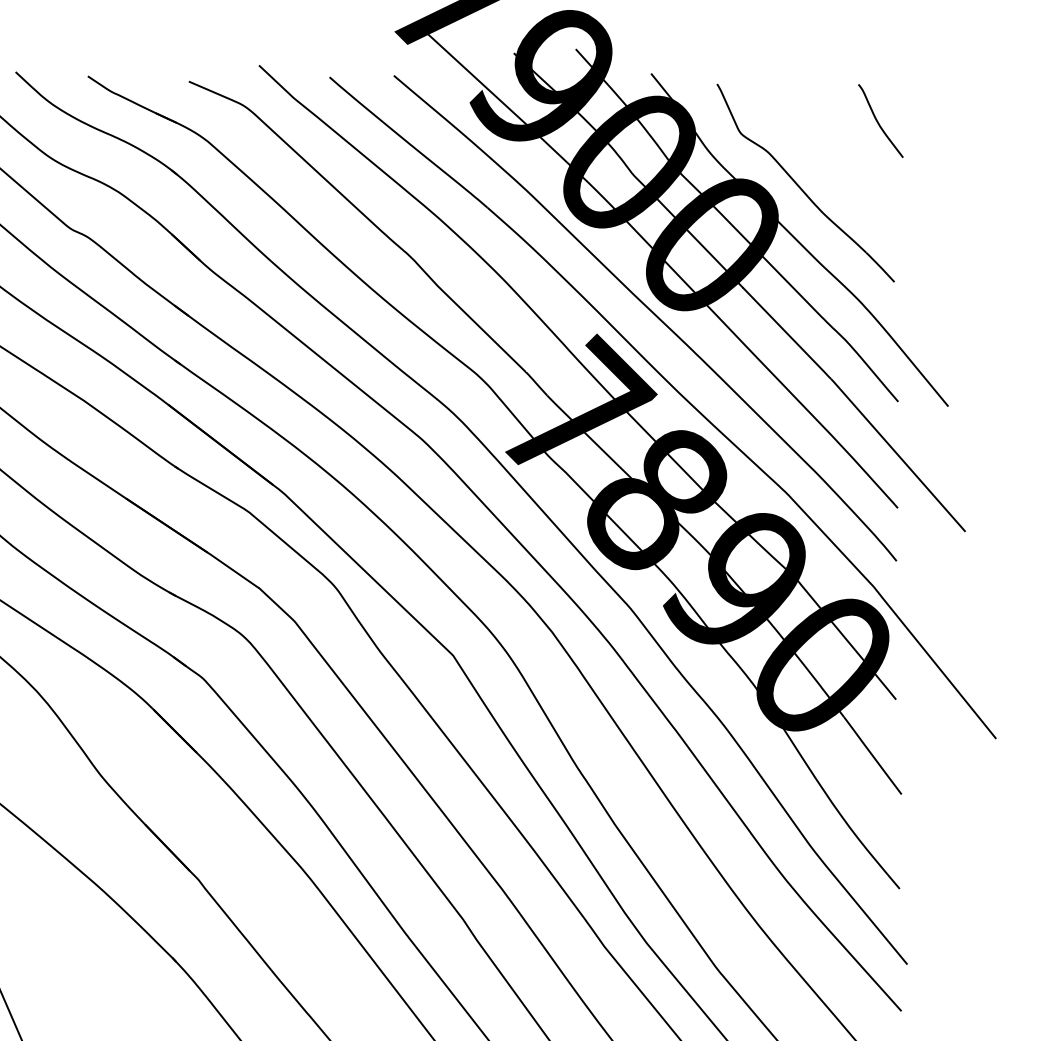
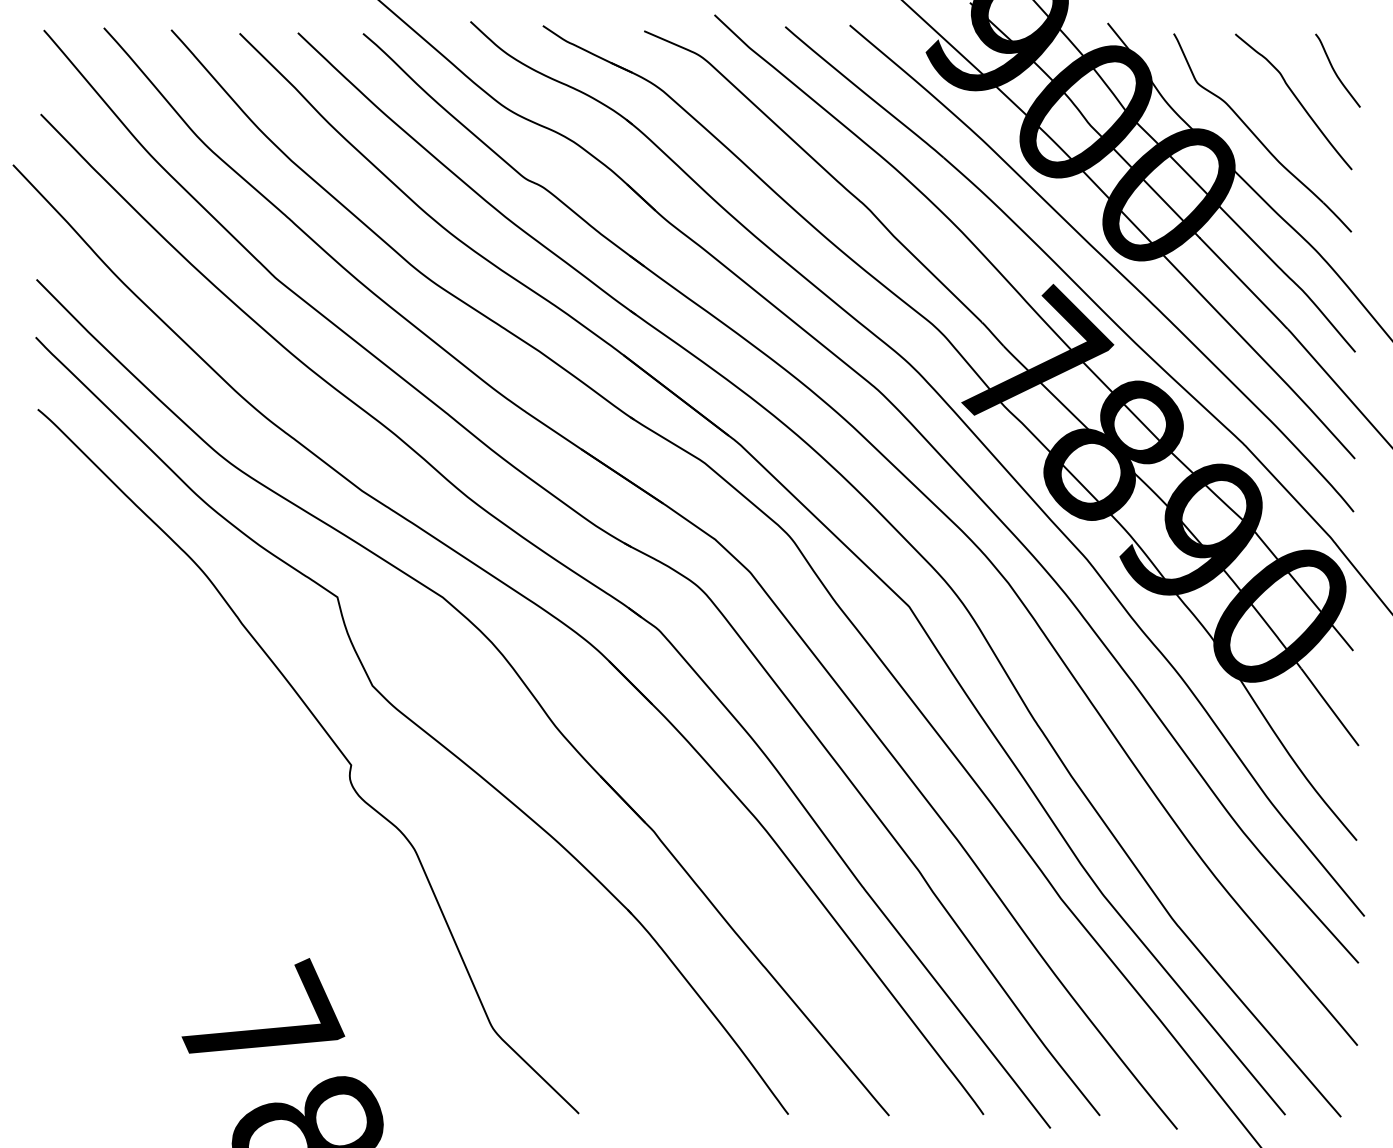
curve: (838, 148) -> (1295, 98), added

